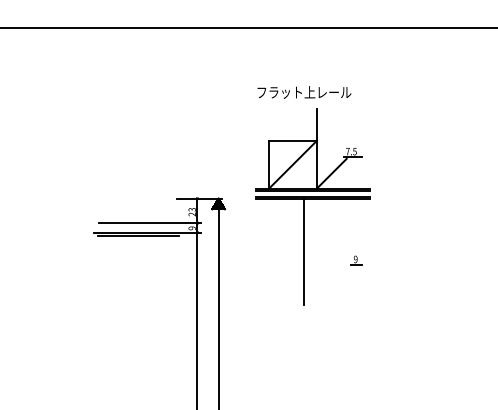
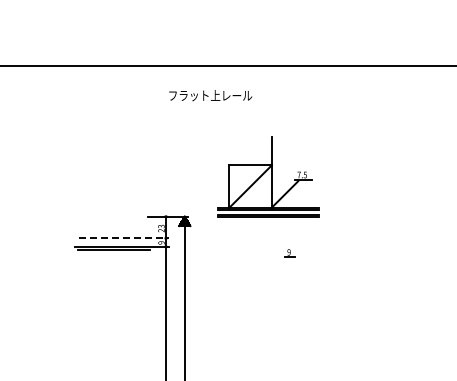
text: (304, 92) -> (210, 95), moved
line: (150, 223) -> (124, 238), solid -> dashed
line: (304, 251) -> (260, 263), removed
part: (356, 260) -> (289, 253), moved

